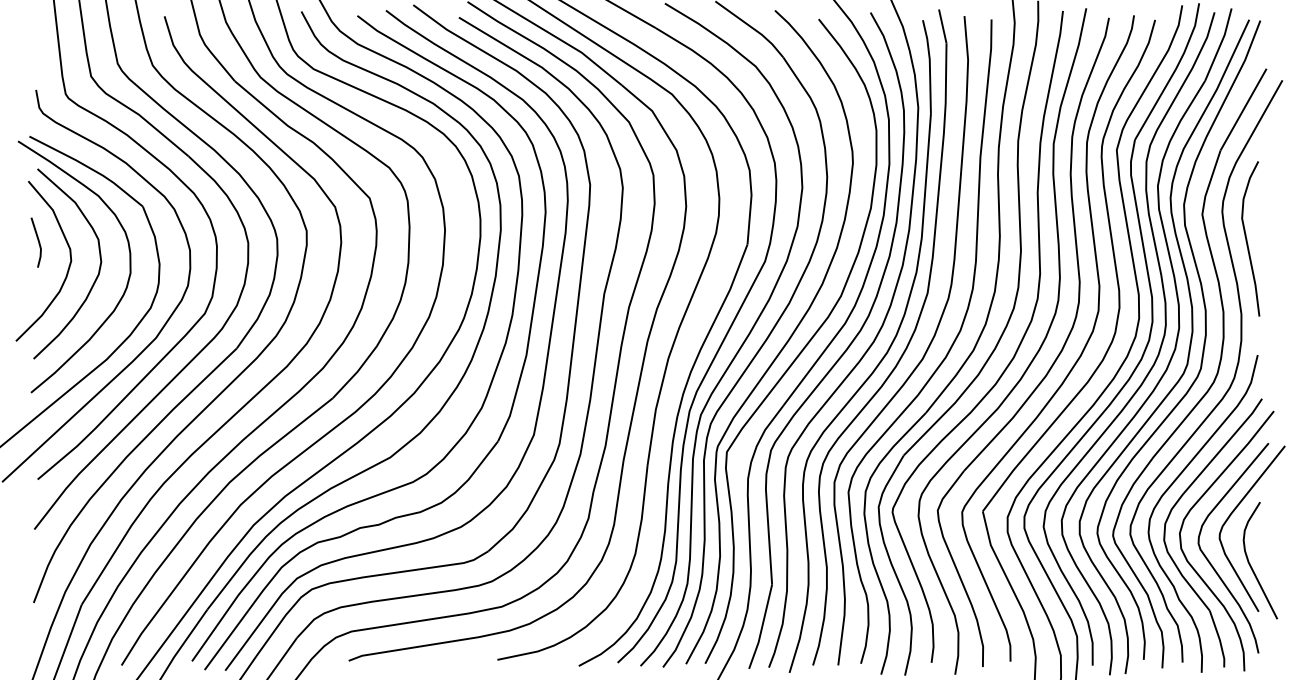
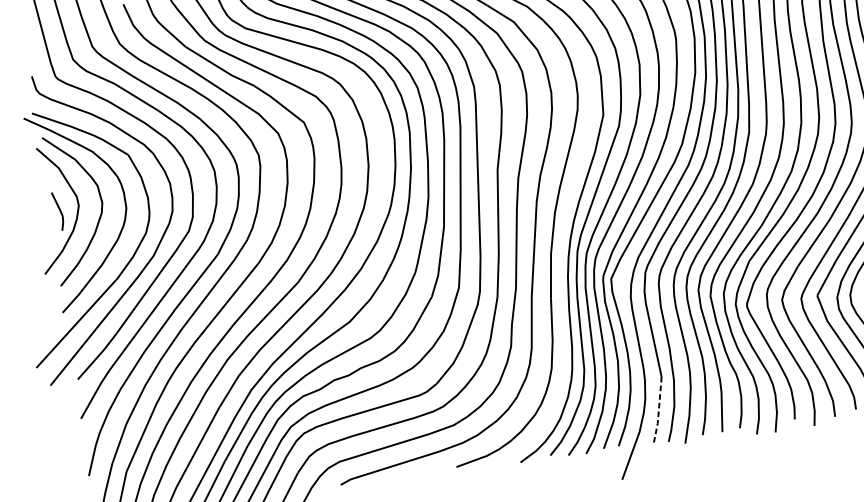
line: (37, 240) -> (58, 209), moved
line: (761, 628) -> (658, 412), solid -> dashed

